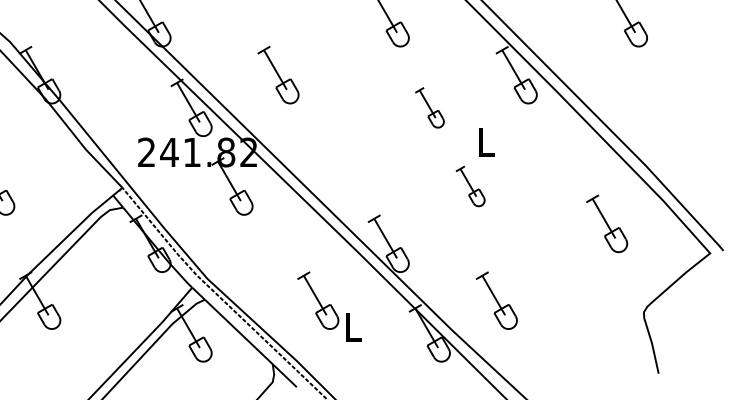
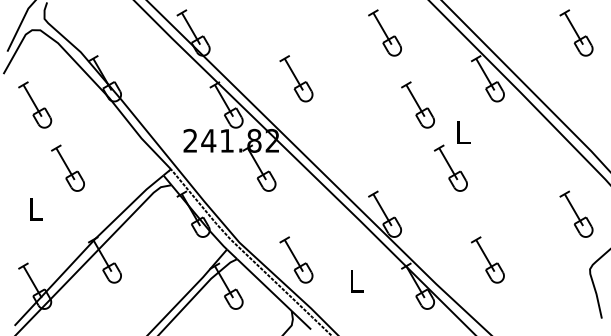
part: (429, 107) -> (417, 104), size x1.43
part: (470, 185) -> (450, 167), size x1.43
part: (607, 222) -> (576, 213), moved
part: (318, 300) -> (296, 259), moved
part: (496, 300) -> (487, 259), moved

